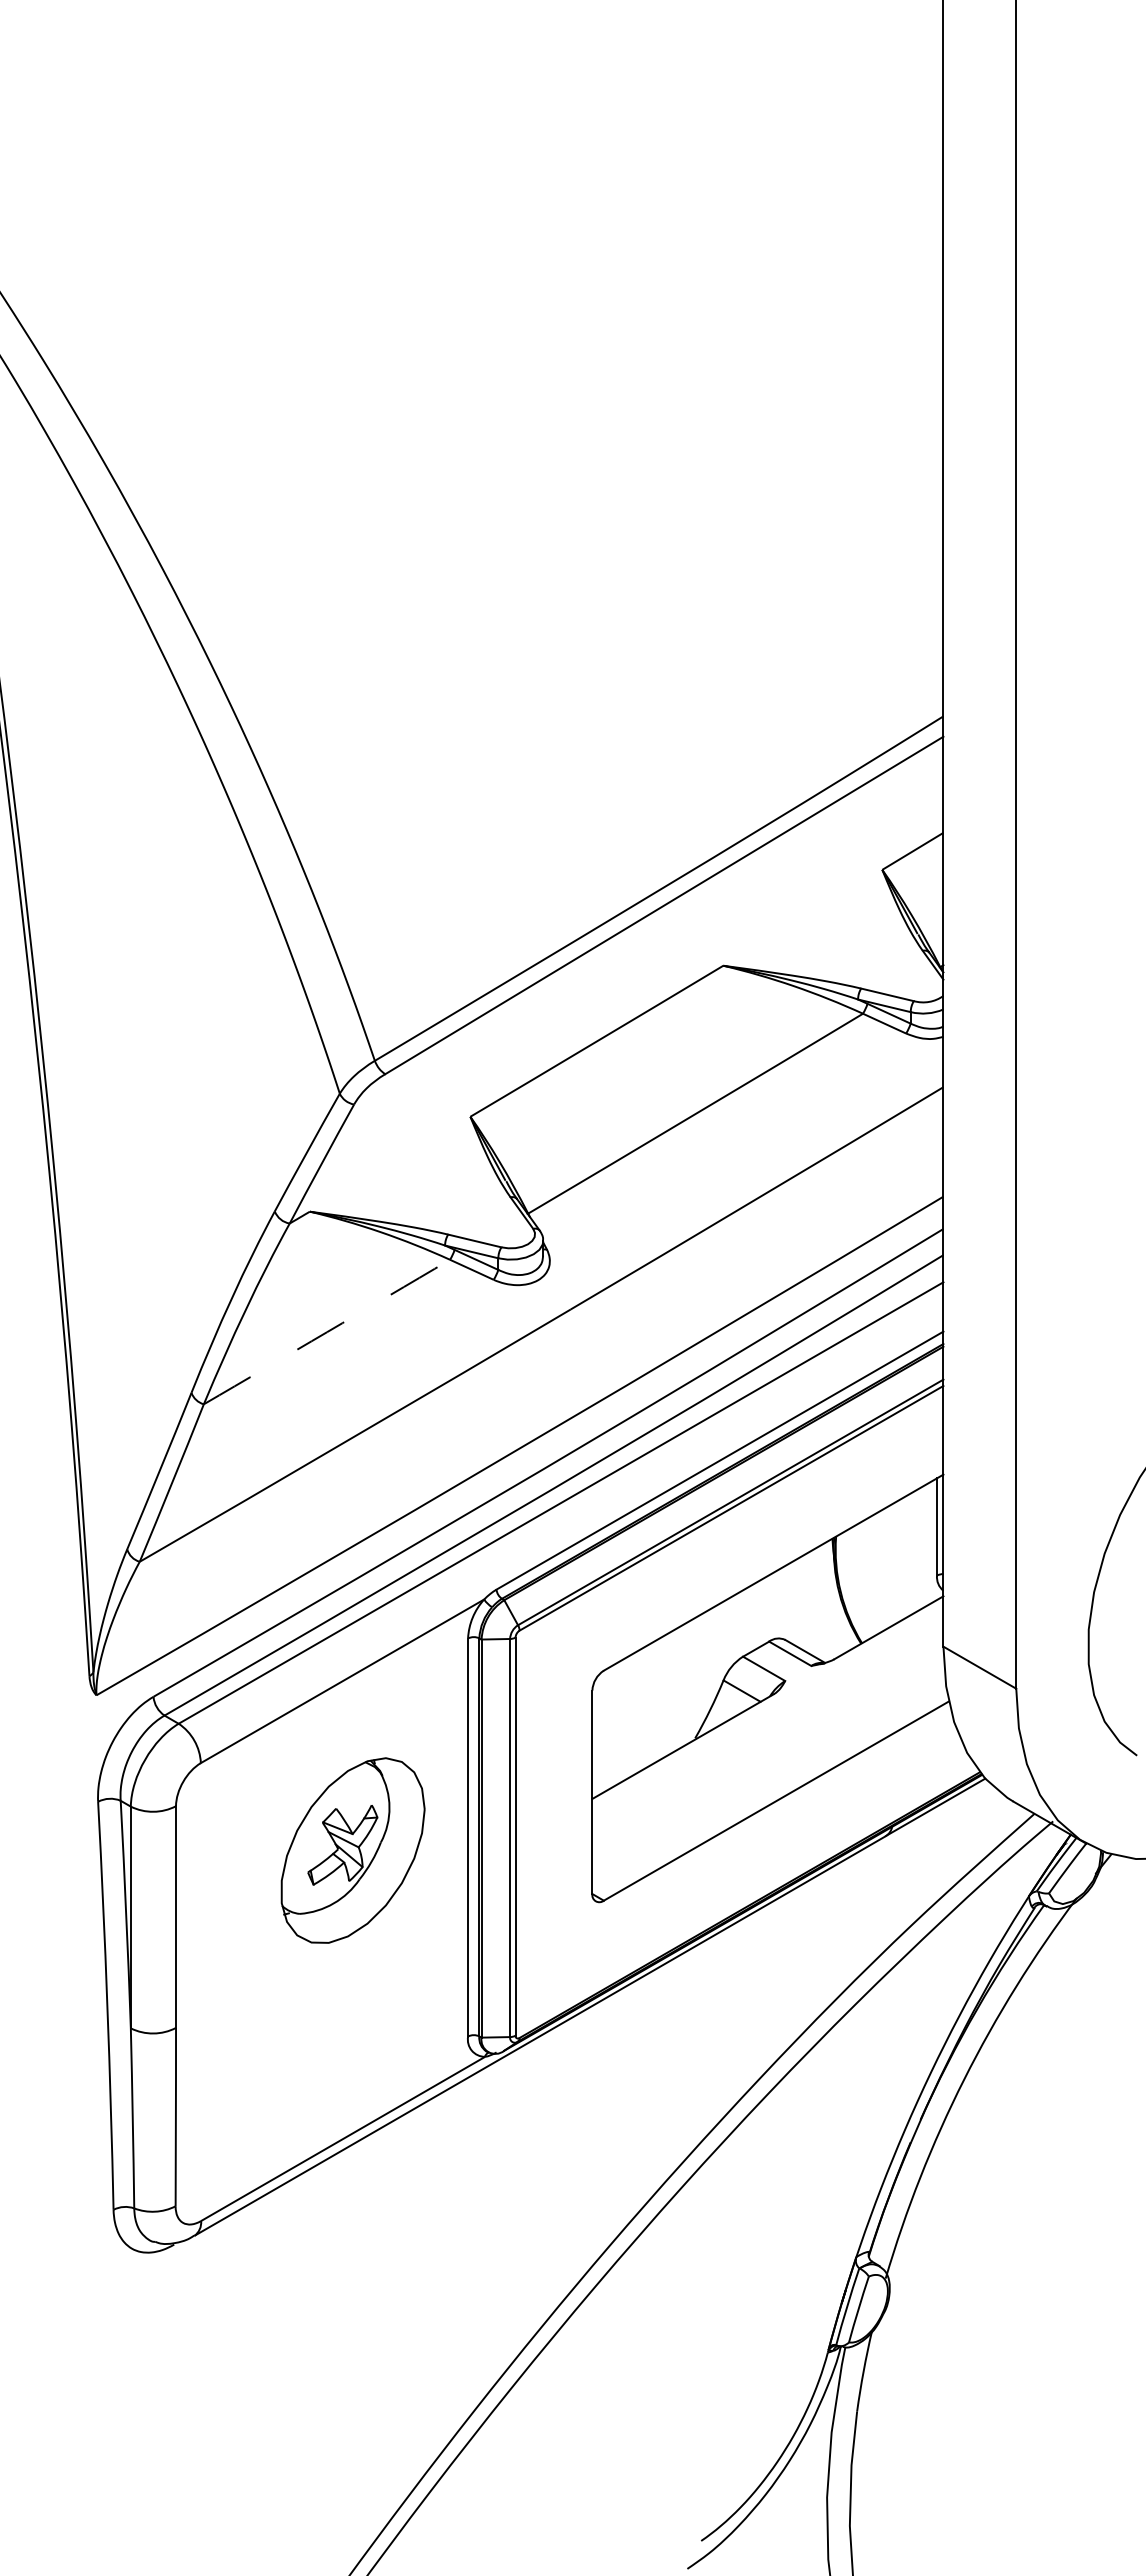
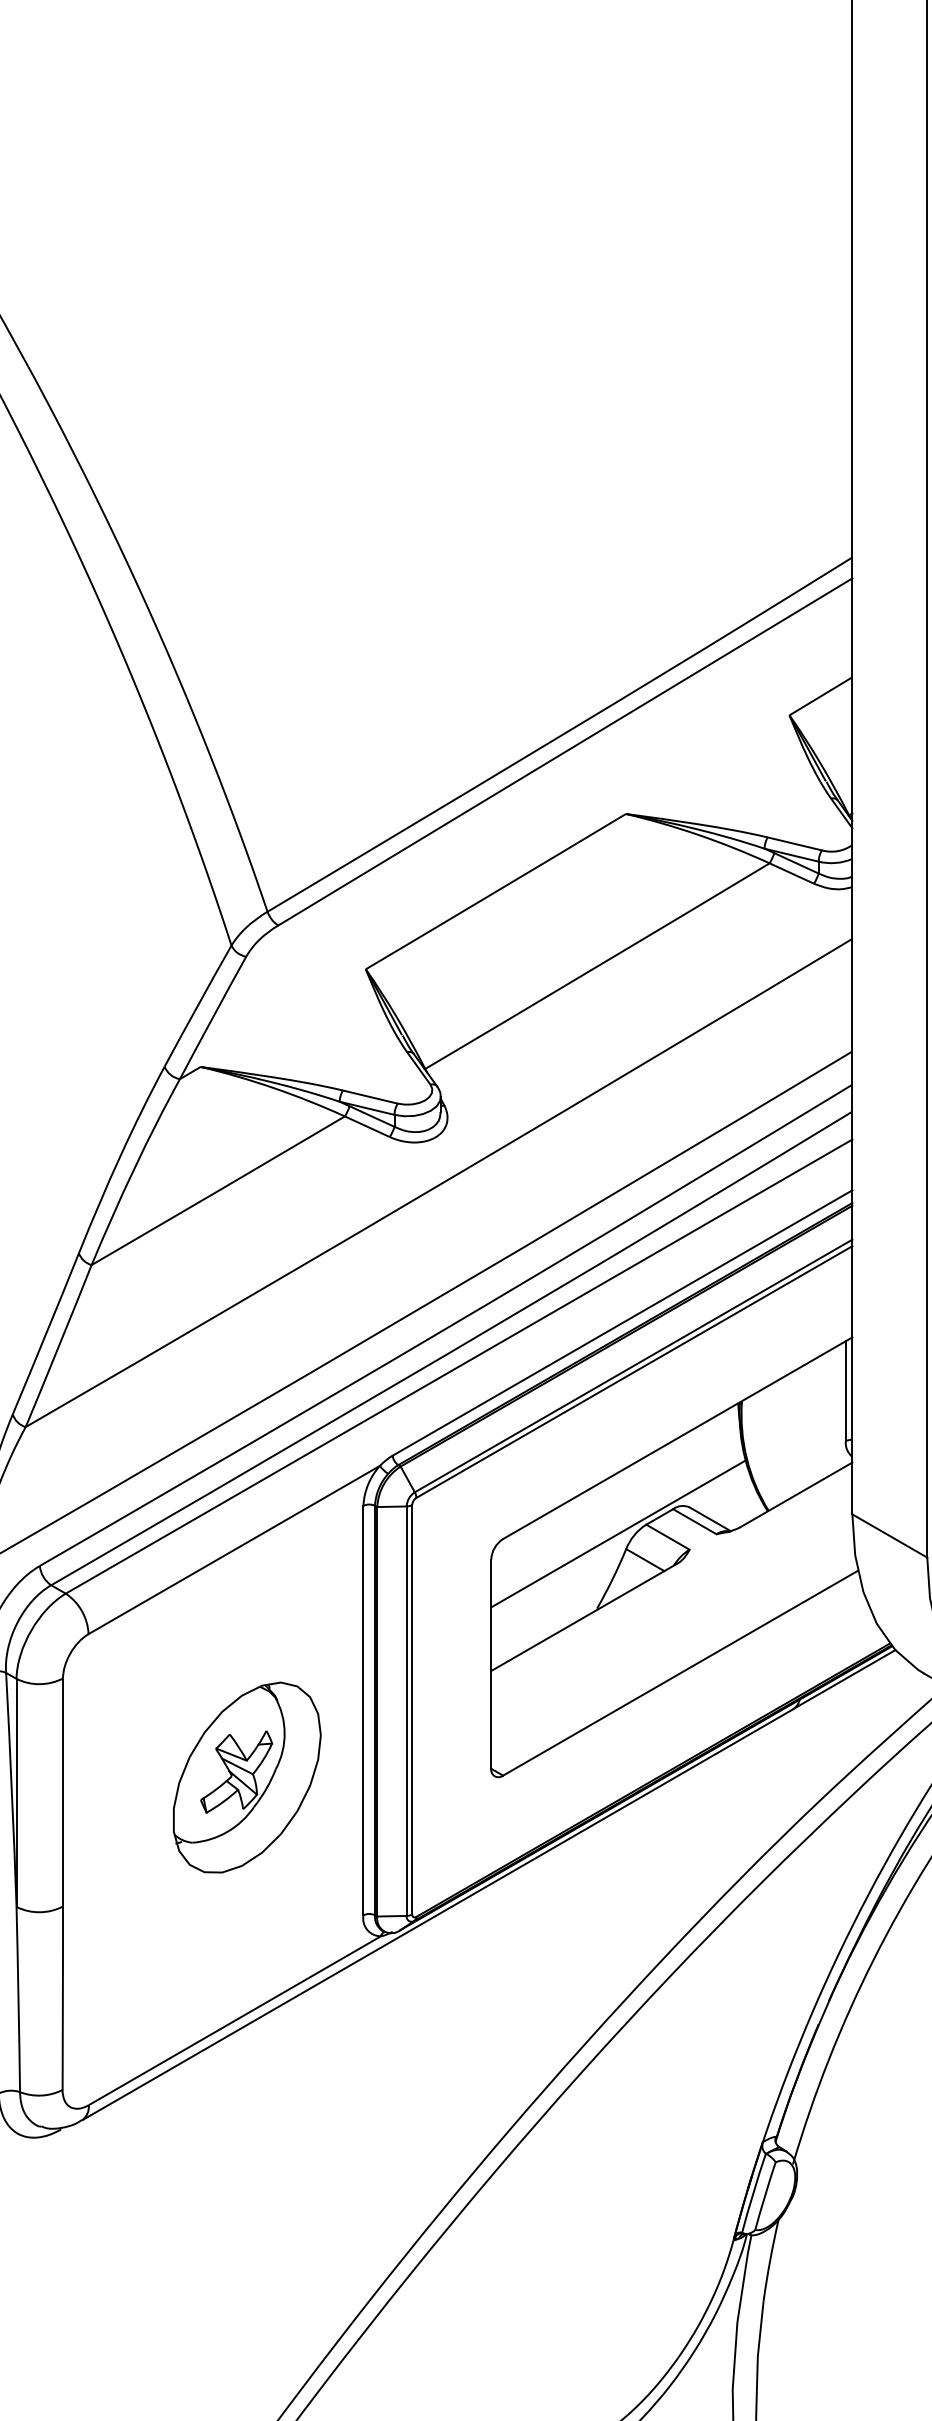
arc: (327, 1332) -> (218, 1191), dashed -> solid
line: (715, 1665) -> (617, 1533), added
part: (352, 1850) -> (246, 1777), moved

